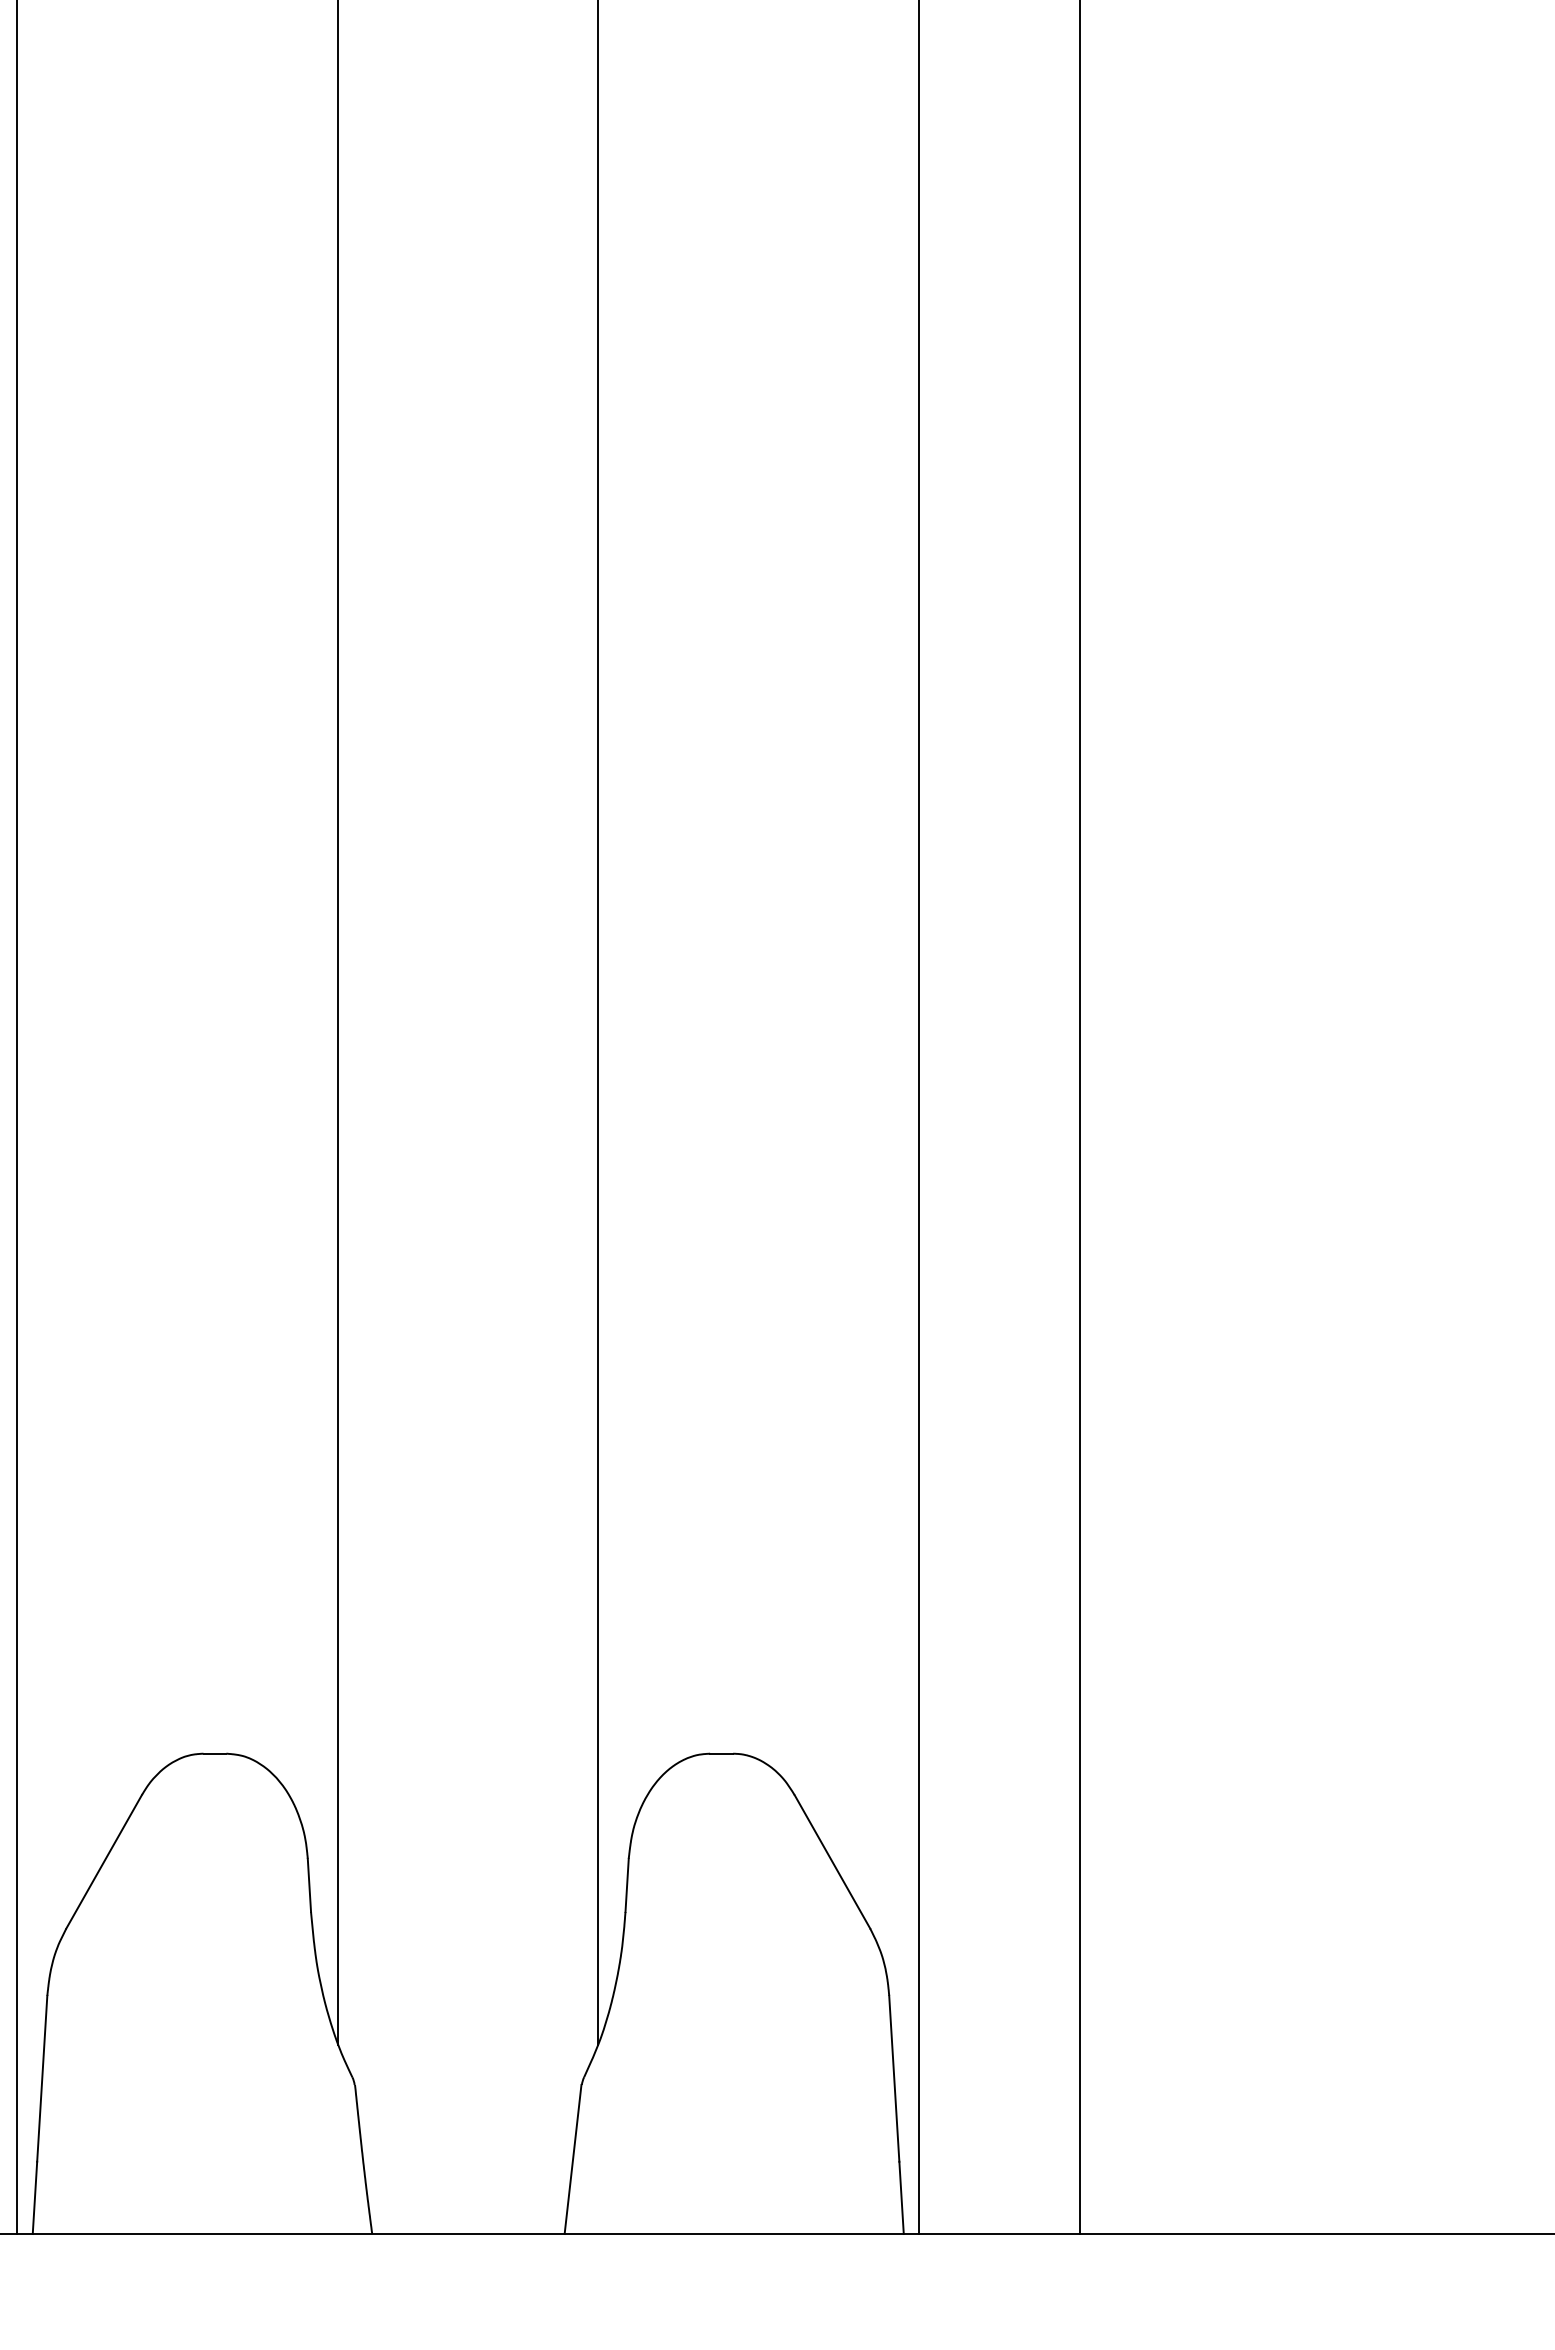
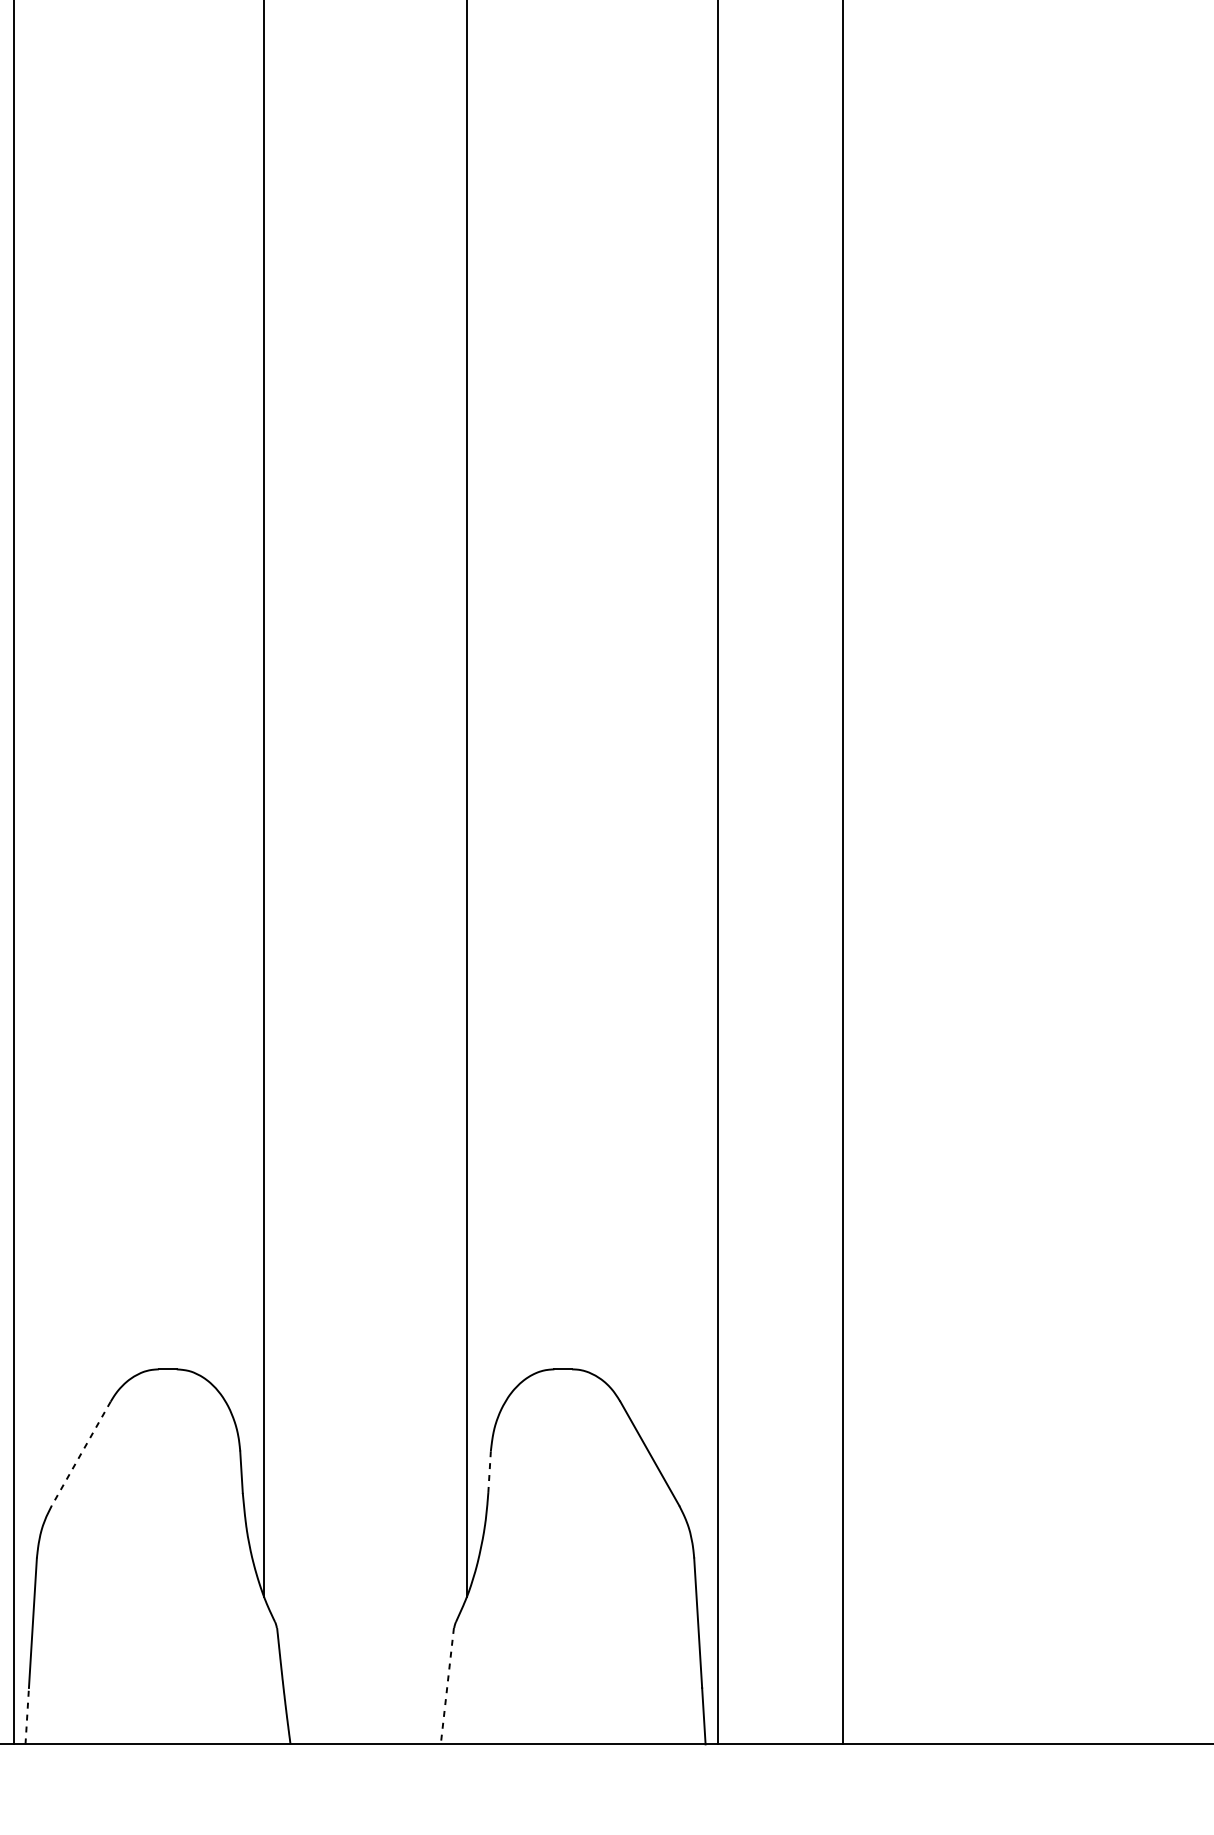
line: (104, 1861) -> (81, 1453), solid -> dashed
line: (627, 1885) -> (489, 1472), solid -> dashed
line: (573, 2159) -> (447, 1686), solid -> dashed
line: (35, 2197) -> (27, 1715), solid -> dashed

